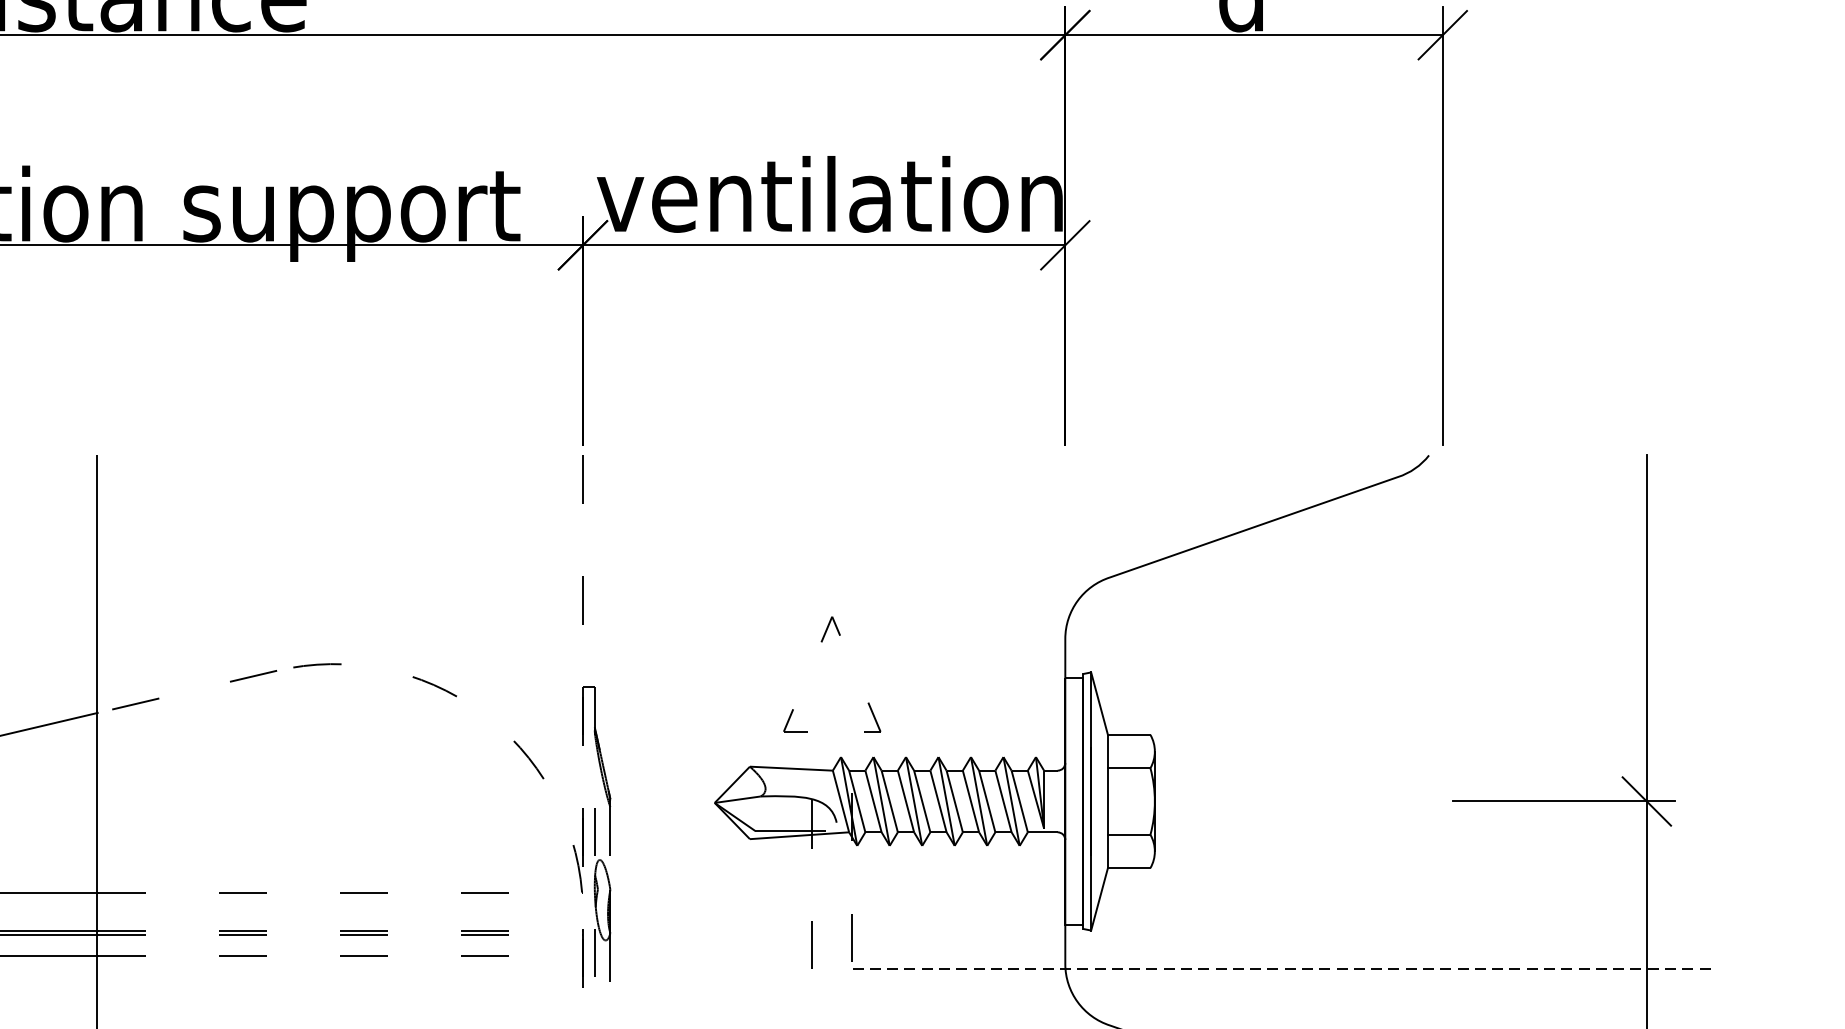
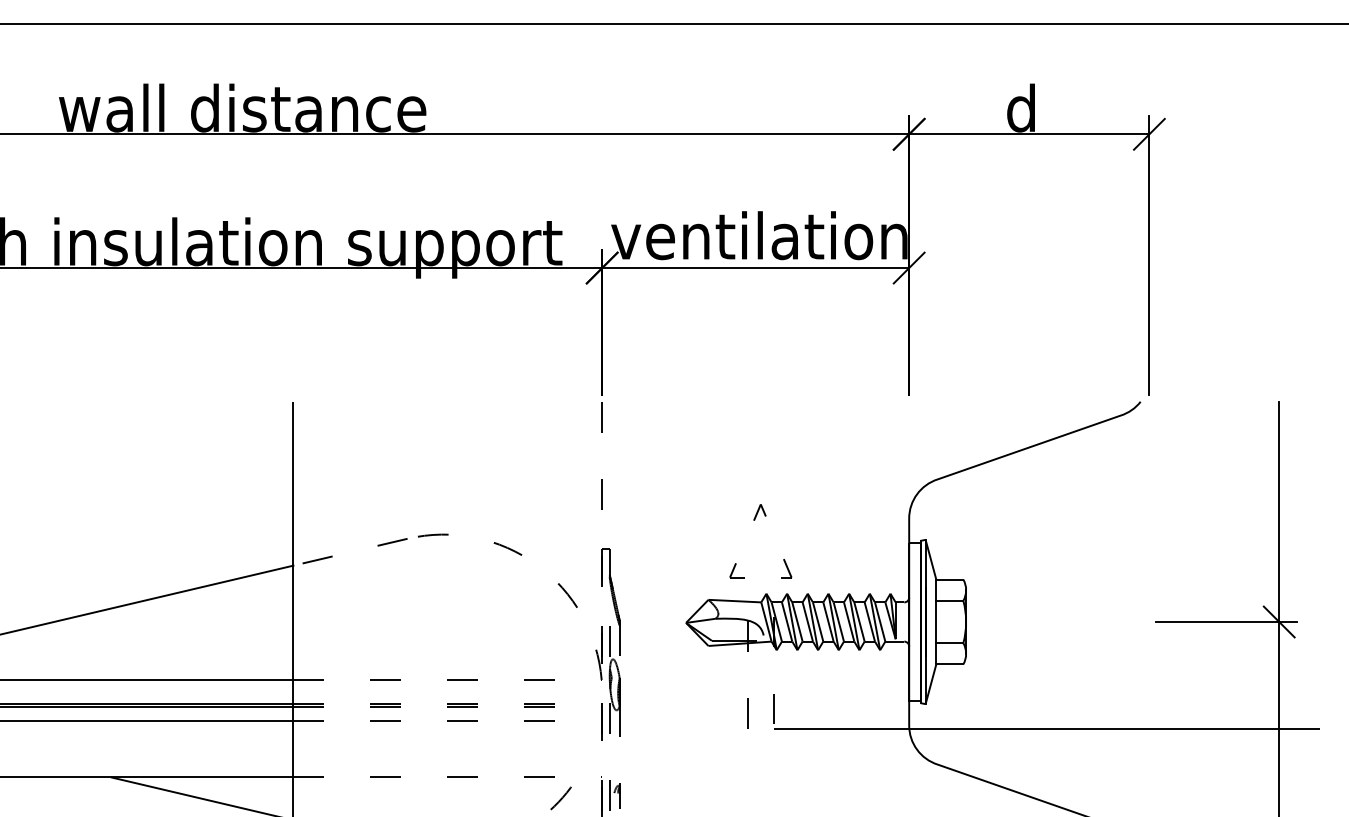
line: (1281, 968) -> (1046, 728), dashed -> solid

